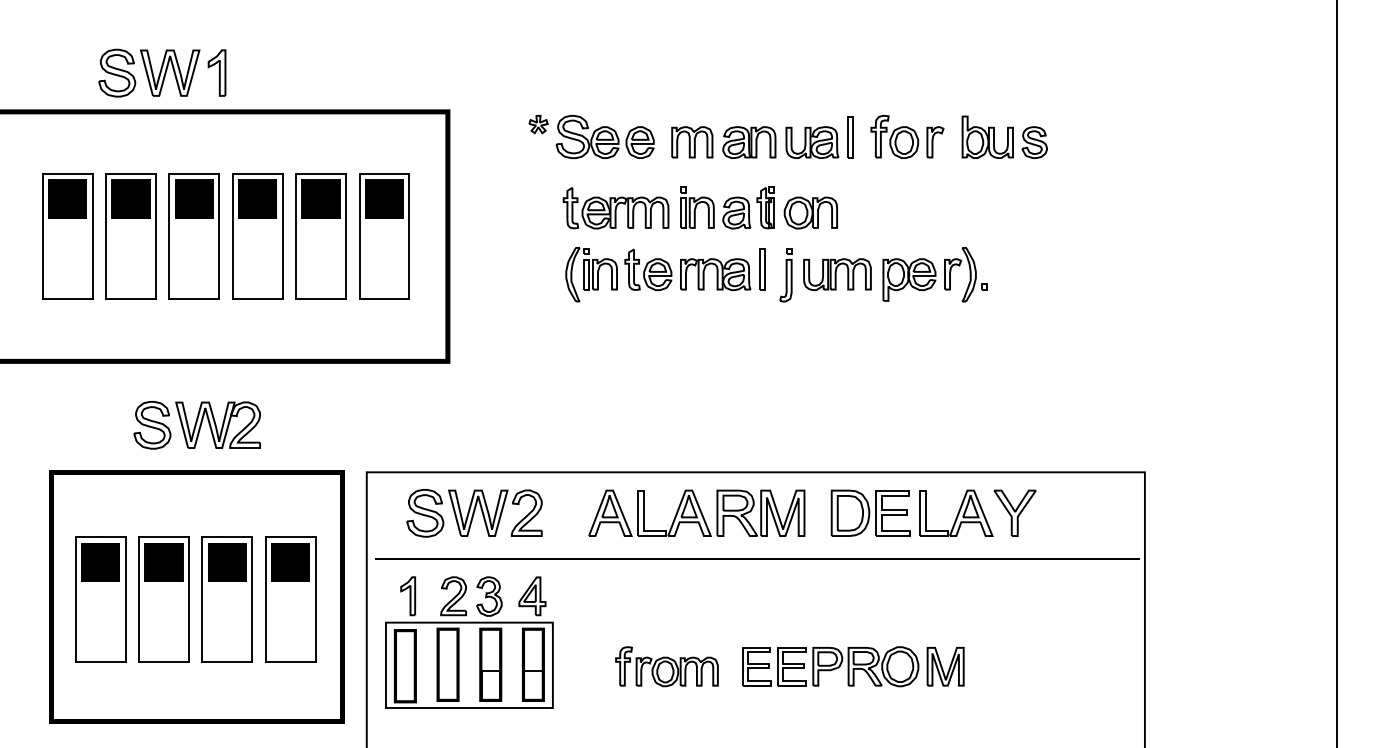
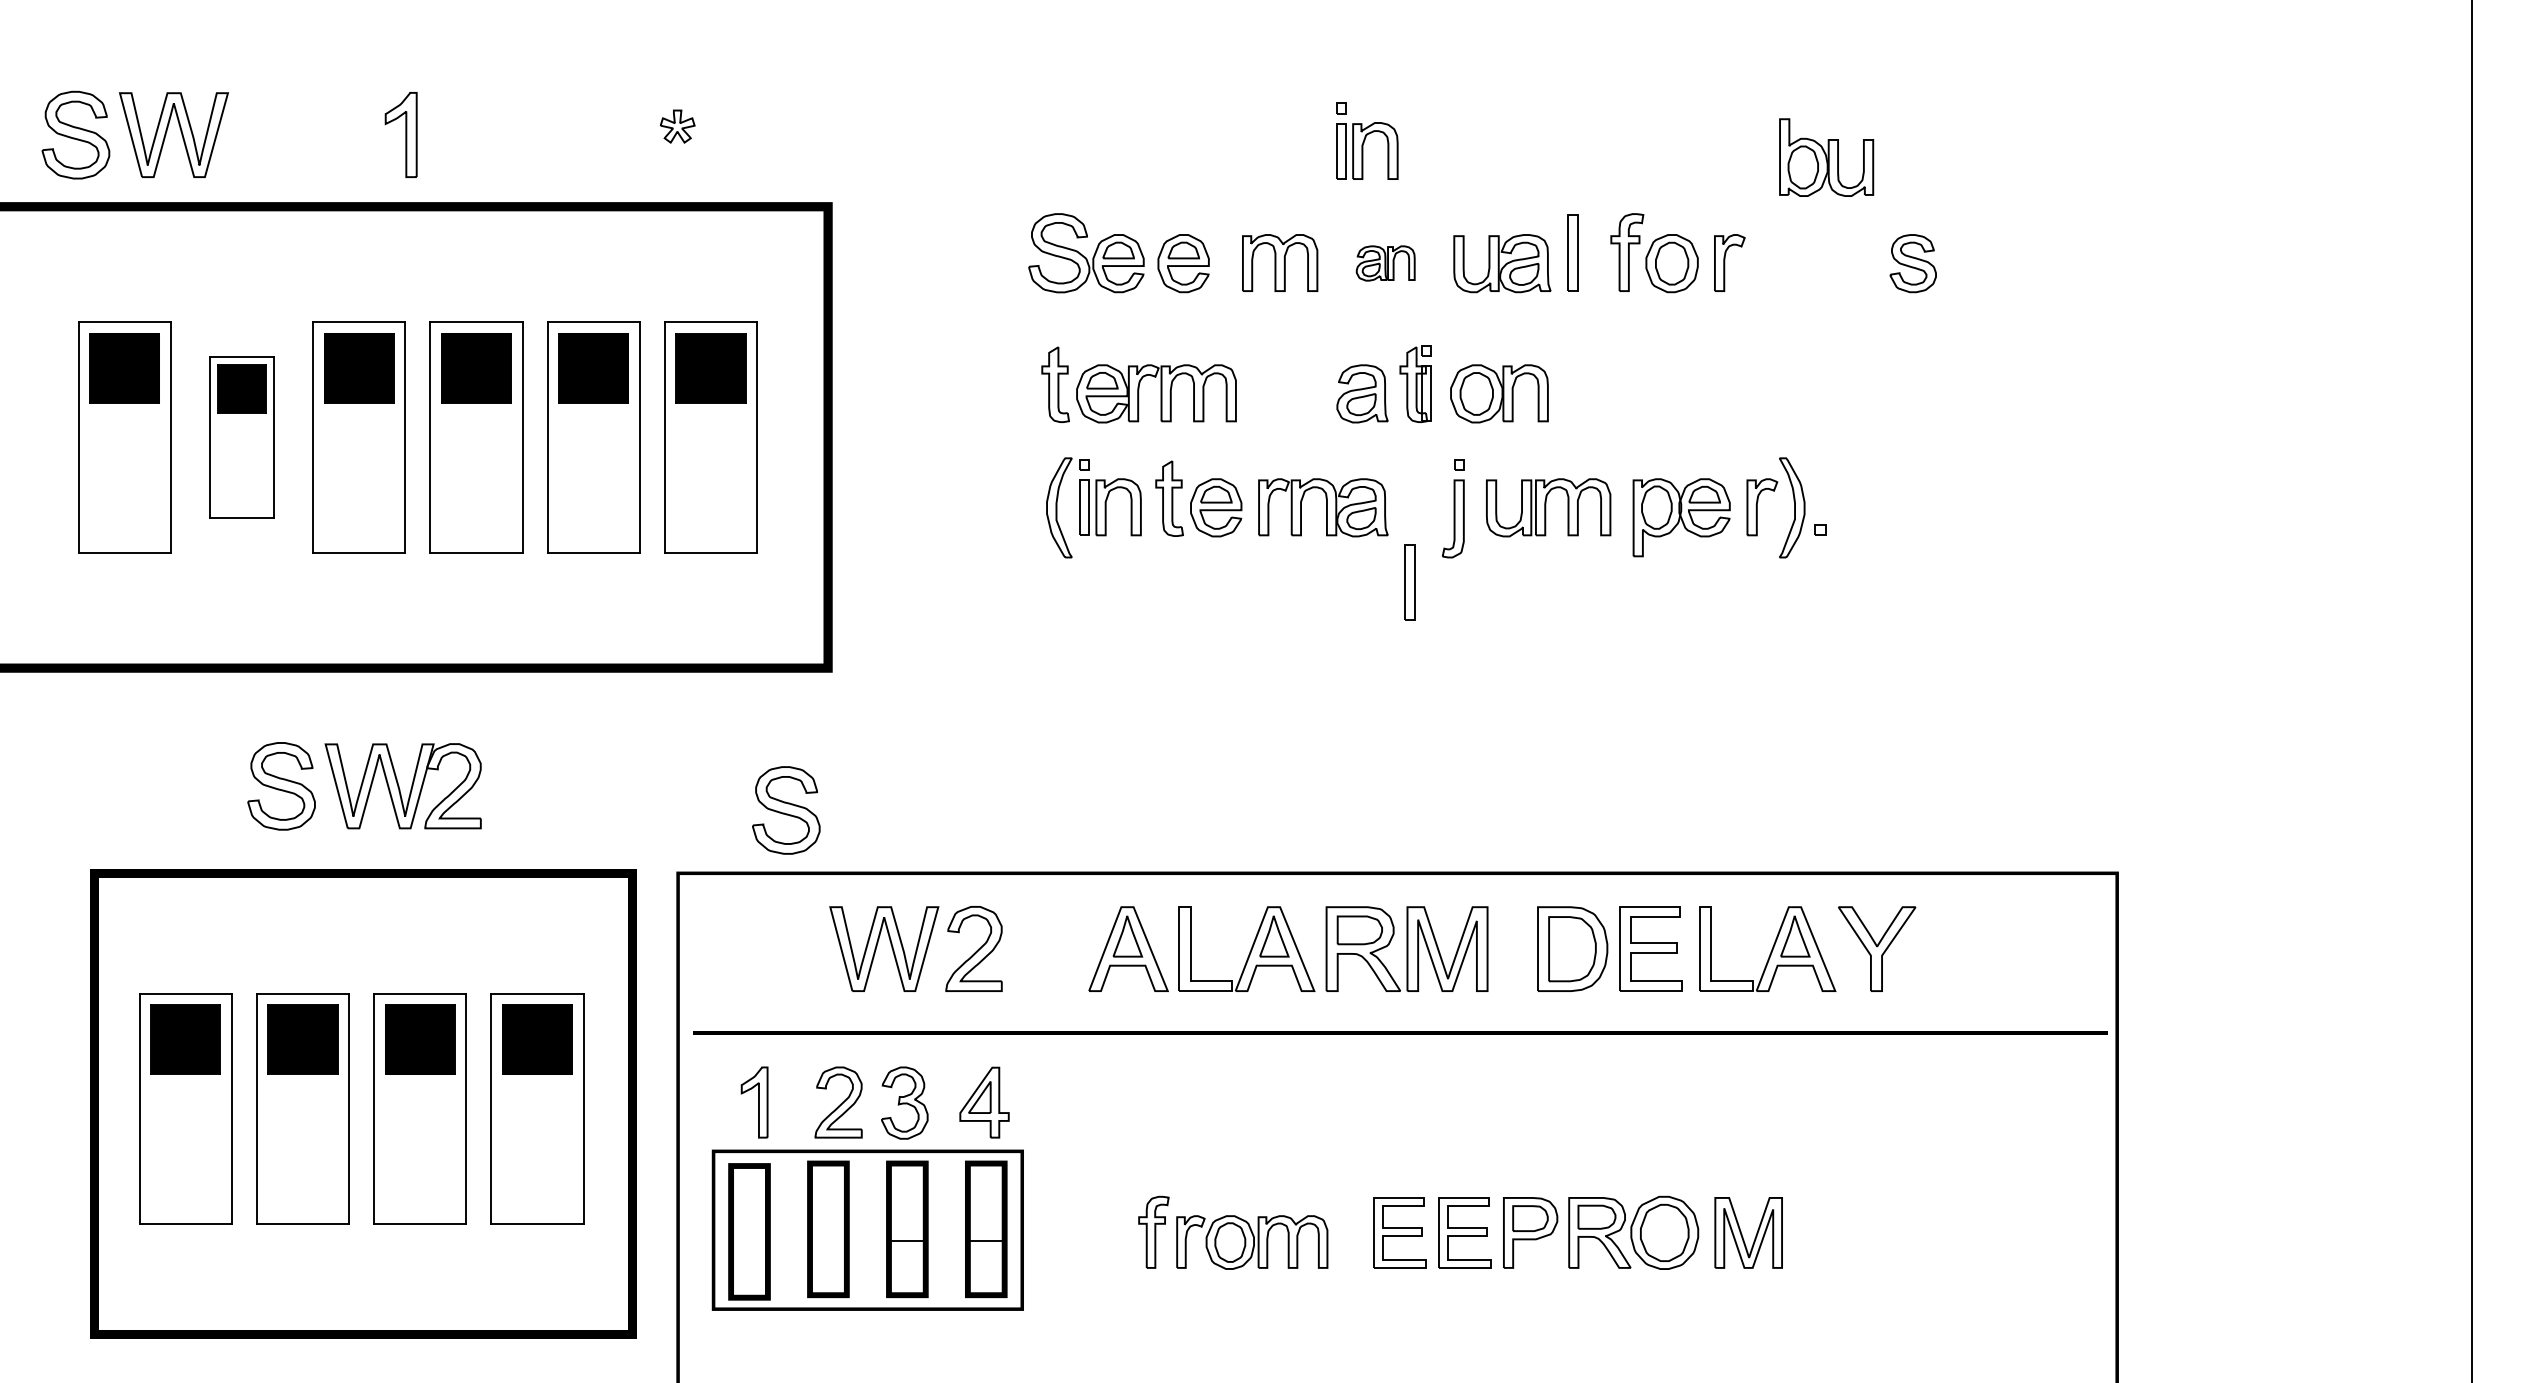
part: (149, 72) -> (135, 133), moved
part: (538, 124) -> (677, 126), moved
part: (987, 136) -> (1826, 156), moved
part: (749, 142) -> (1385, 263), size x0.6
part: (697, 207) -> (1367, 141), moved
part: (130, 236) -> (241, 437), size x0.7
part: (762, 269) -> (1409, 583), moved
part: (425, 513) -> (786, 810), moved

